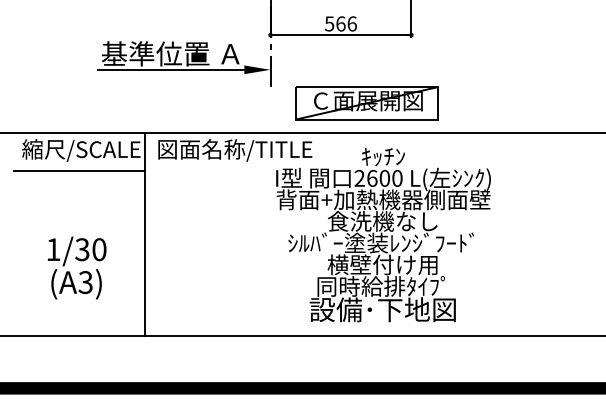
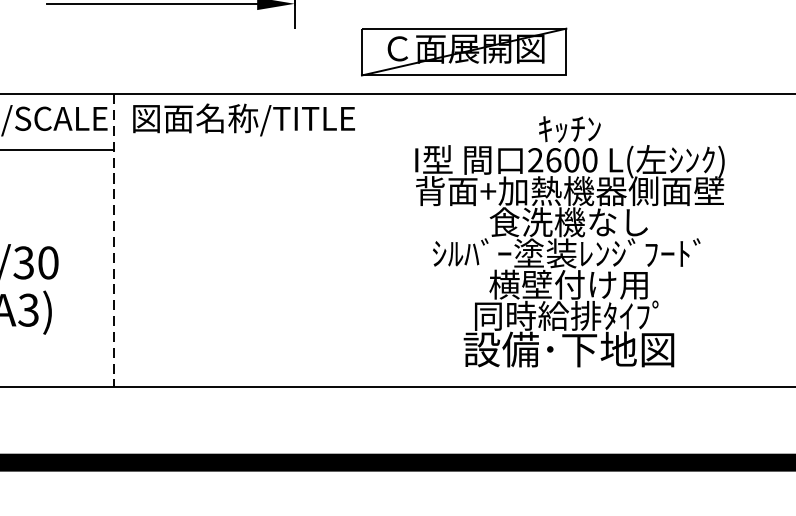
part: (366, 103) -> (463, 52), moved
line: (144, 234) -> (113, 241), solid -> dashed
text: (383, 235) -> (569, 242), moved

